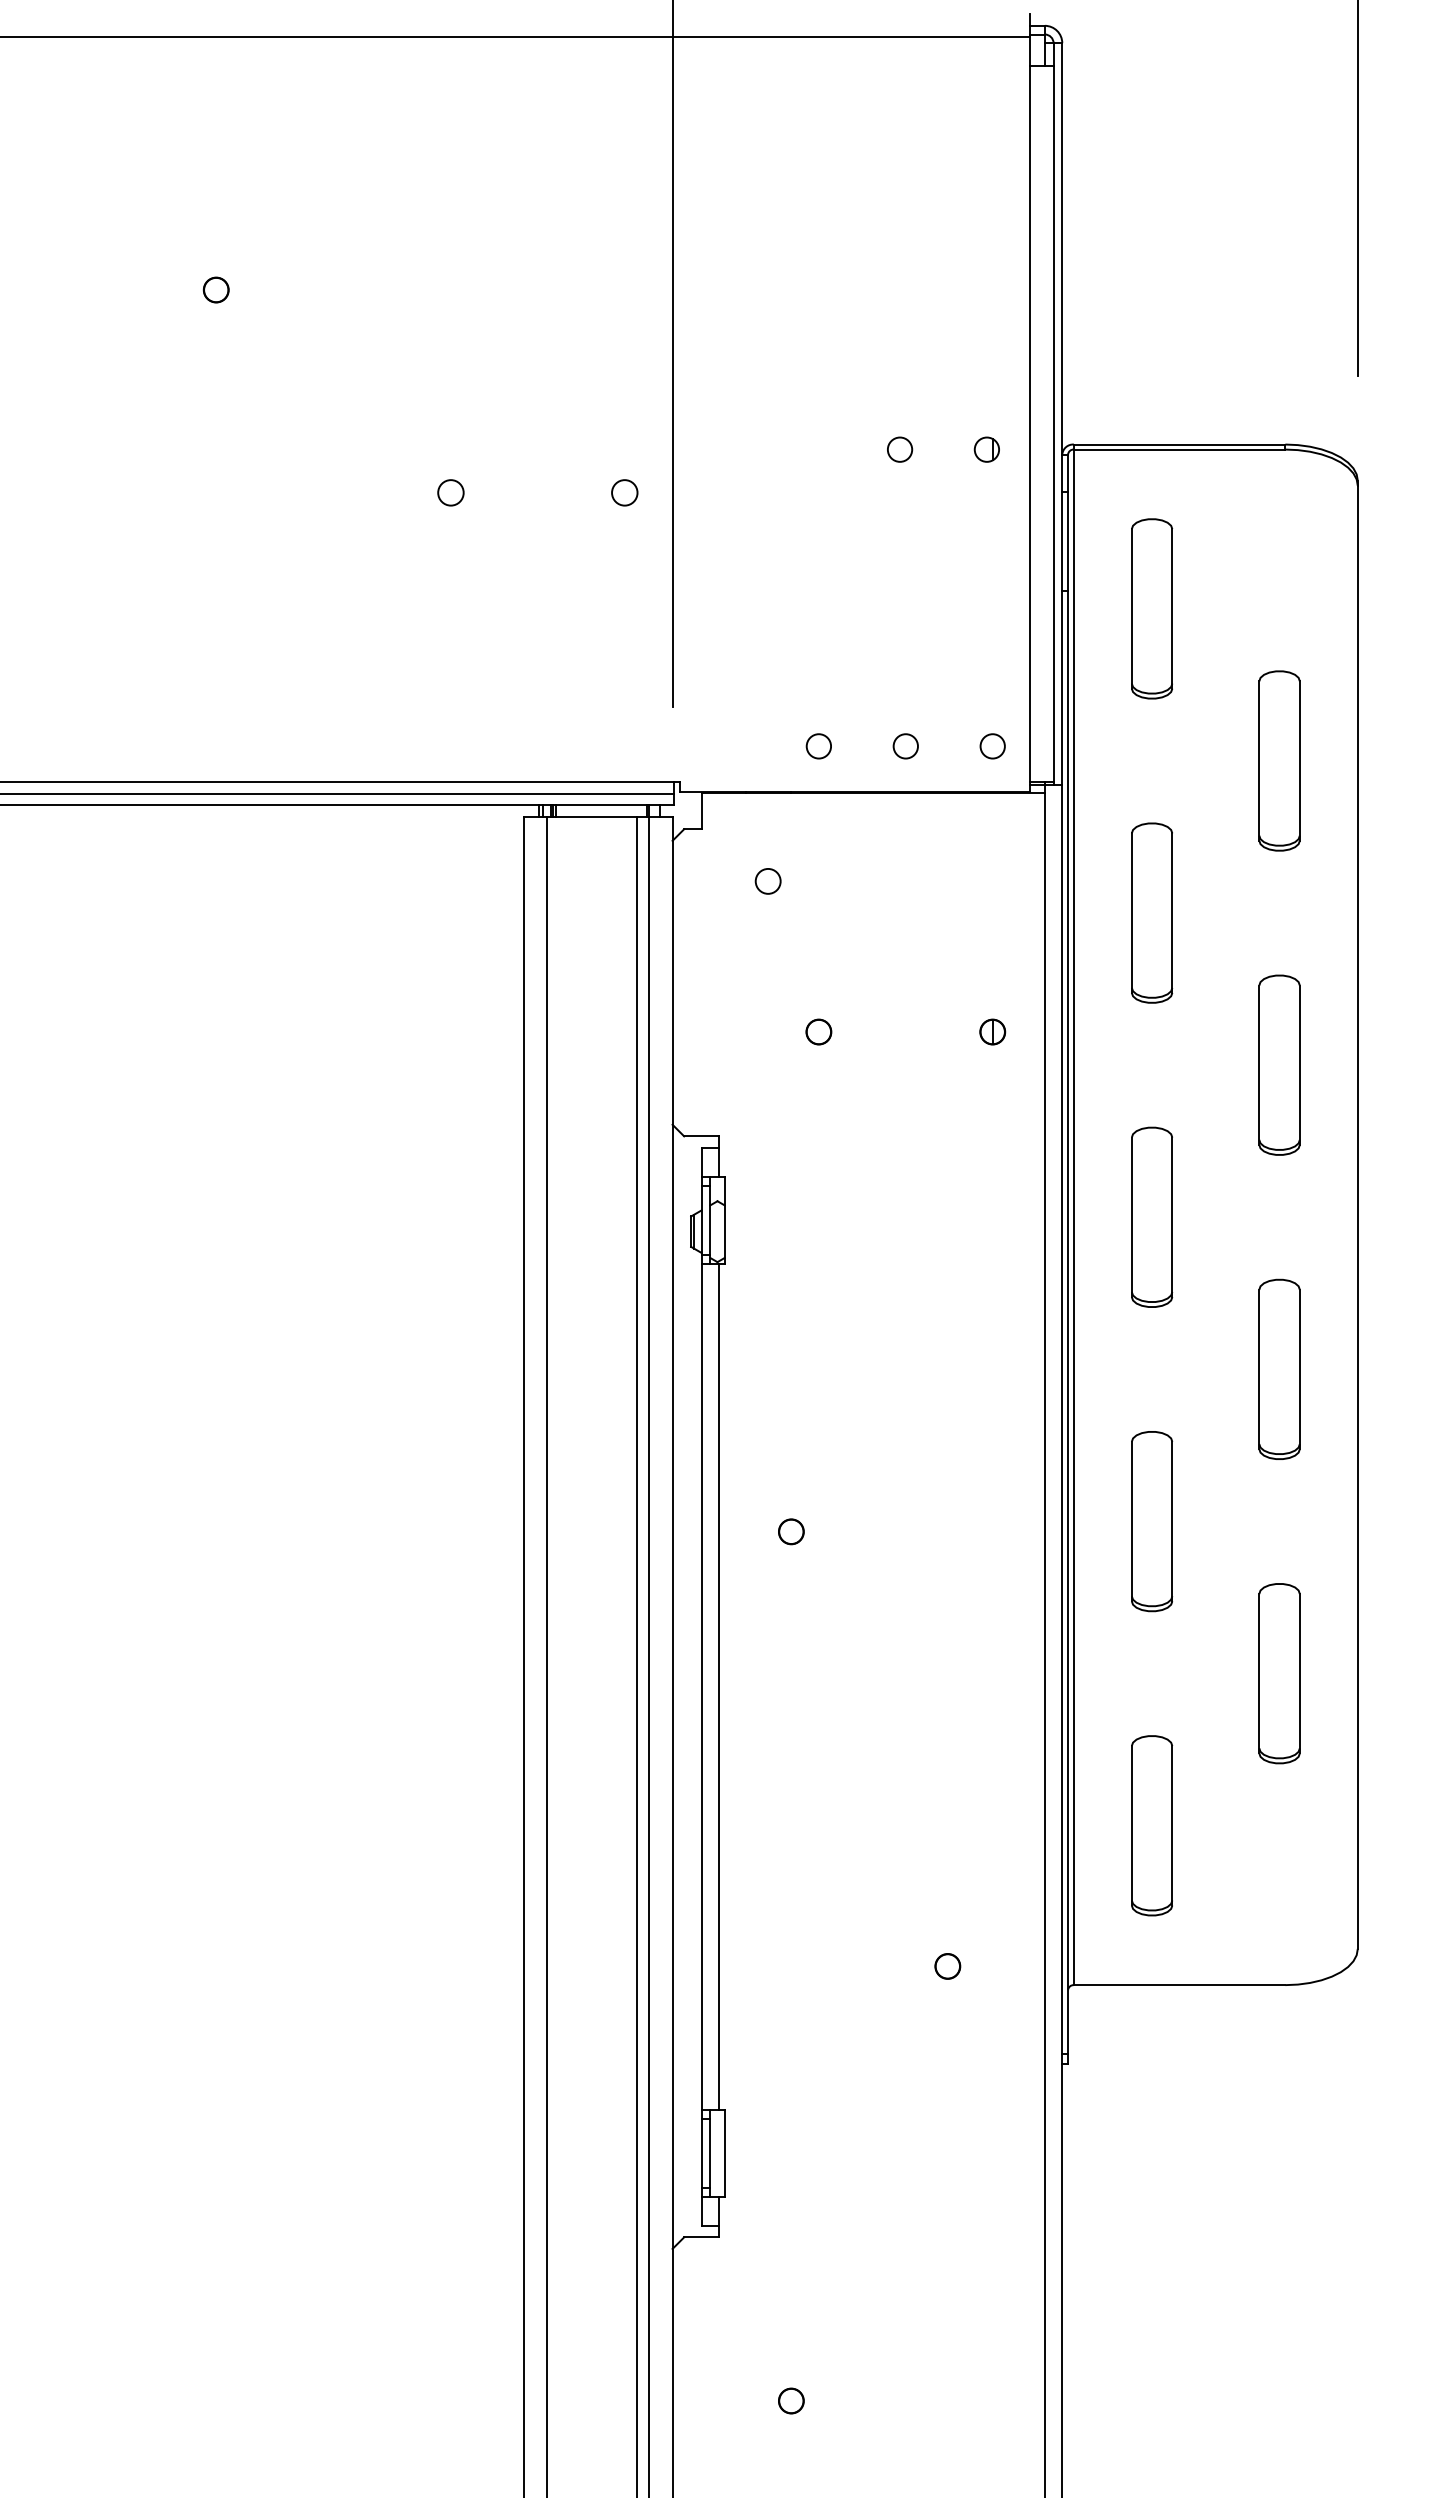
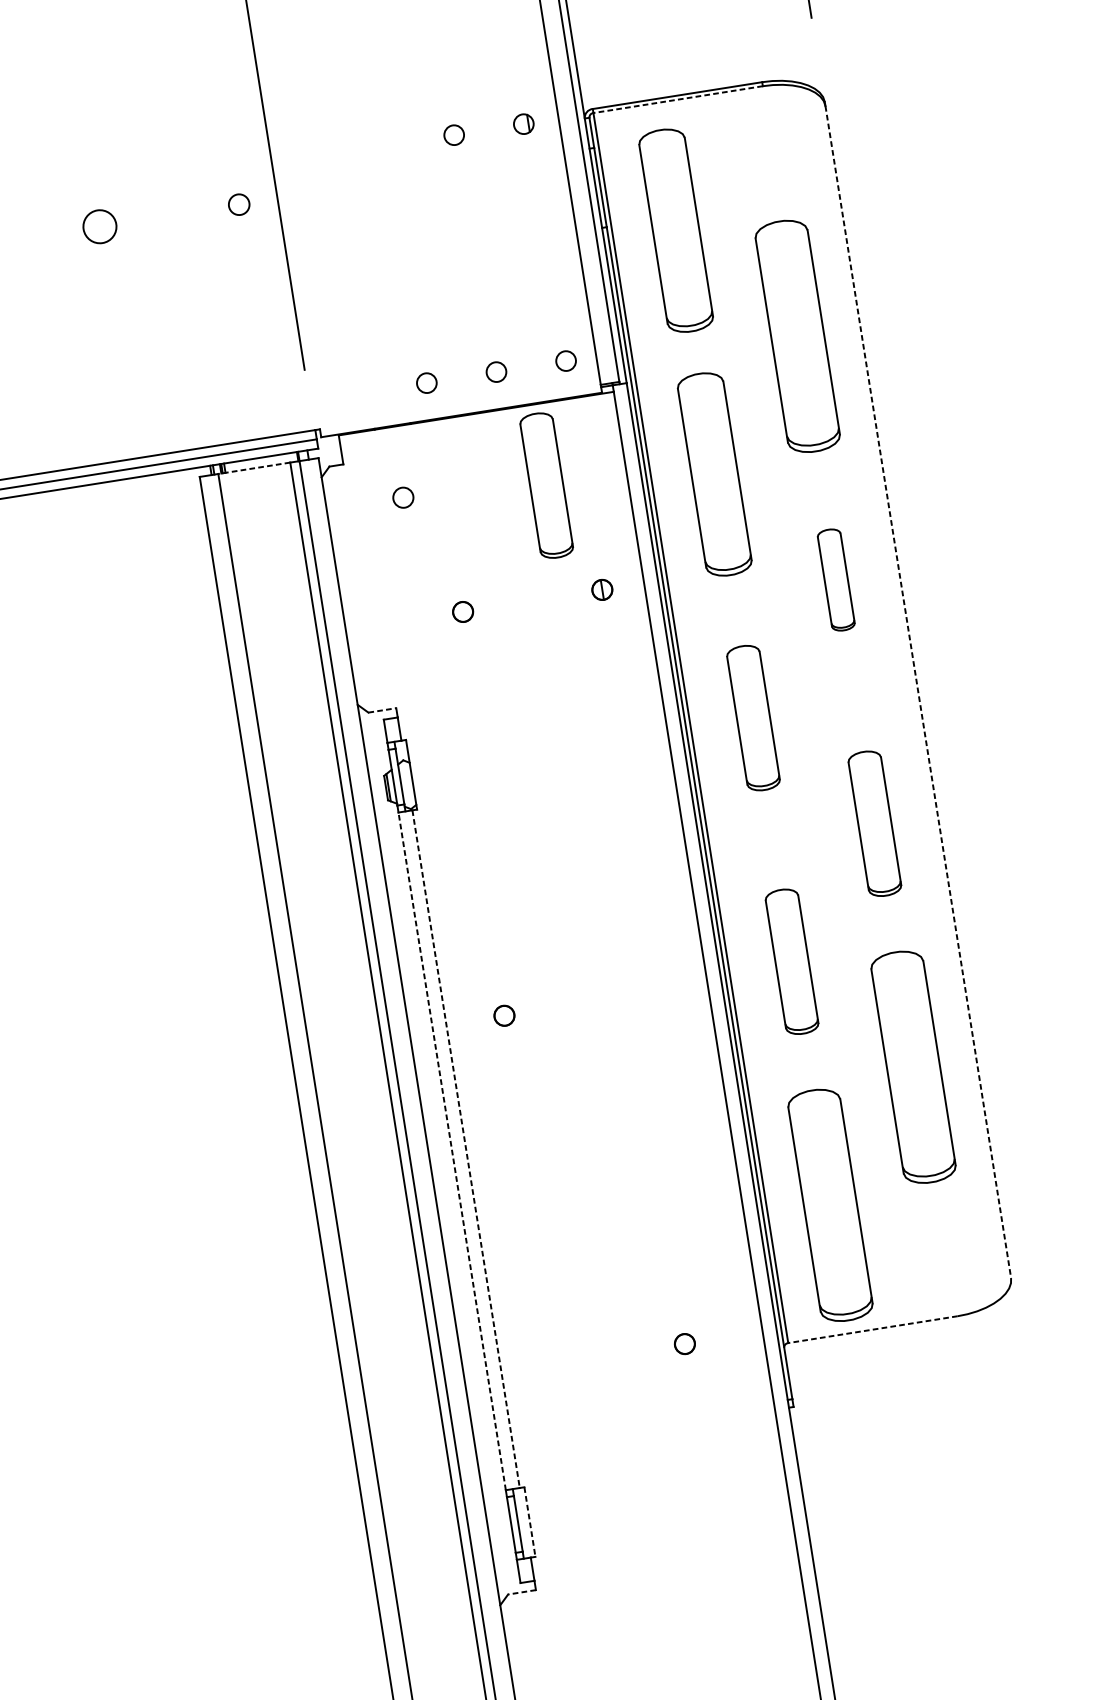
line: (1179, 449) -> (678, 99), solid -> dashed
circle: (450, 492) -> (99, 226), size x1.6
part: (1152, 608) -> (676, 230), size x1.4
part: (1279, 760) -> (797, 336), size x1.6
line: (592, 816) -> (254, 468), solid -> dashed
part: (945, 893) -> (546, 484), added
part: (1152, 912) -> (715, 473), size x1.4
part: (1279, 1064) -> (836, 579), size x0.7
line: (702, 1136) -> (383, 710), solid -> dashed
line: (1357, 1217) -> (918, 692), solid -> dashed
part: (1279, 1673) -> (913, 1067), size x1.6
line: (701, 1686) -> (452, 1151), solid -> dashed
line: (718, 1687) -> (465, 1149), solid -> dashed
part: (1152, 1825) -> (830, 1205), size x1.6
line: (1179, 1985) -> (872, 1329), solid -> dashed
line: (724, 2153) -> (529, 1522), solid -> dashed
line: (701, 2237) -> (521, 1592), solid -> dashed

